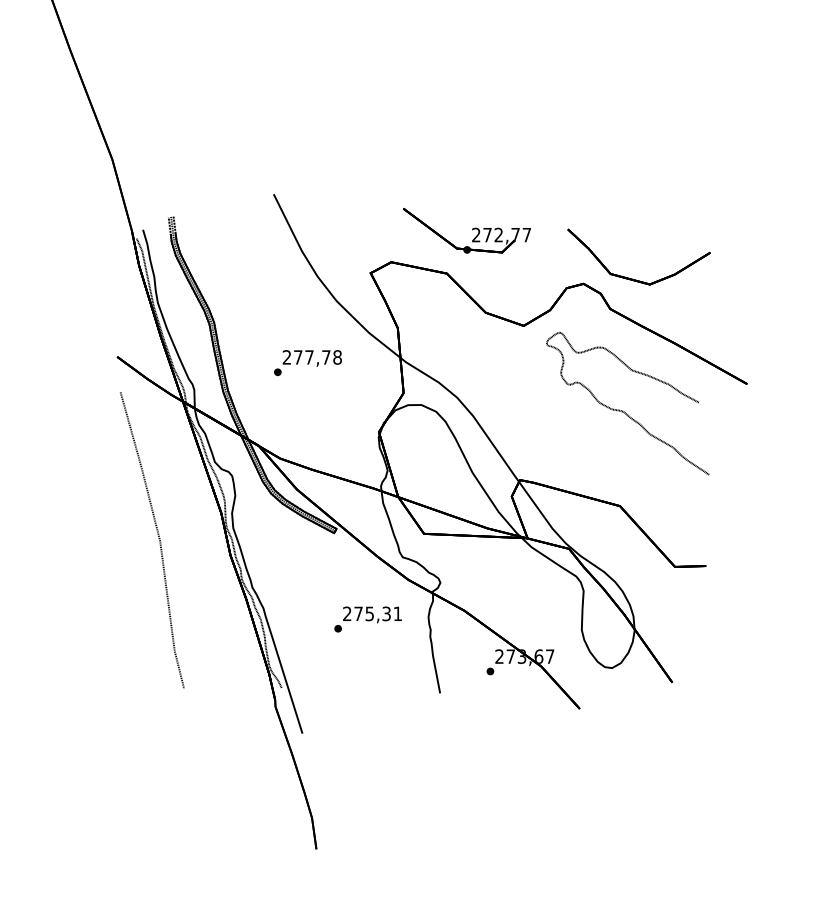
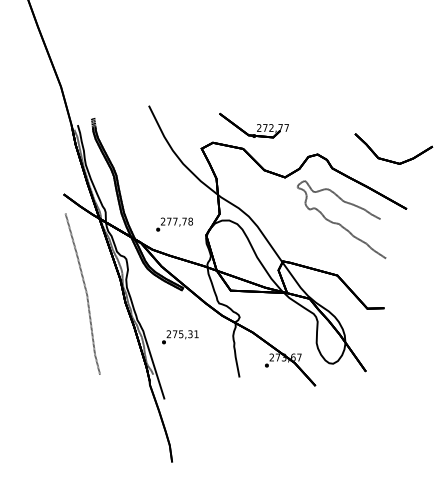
part: (636, 278) -> (392, 160), moved
text: (307, 362) -> (174, 224), moved
text: (368, 619) -> (180, 337), moved

